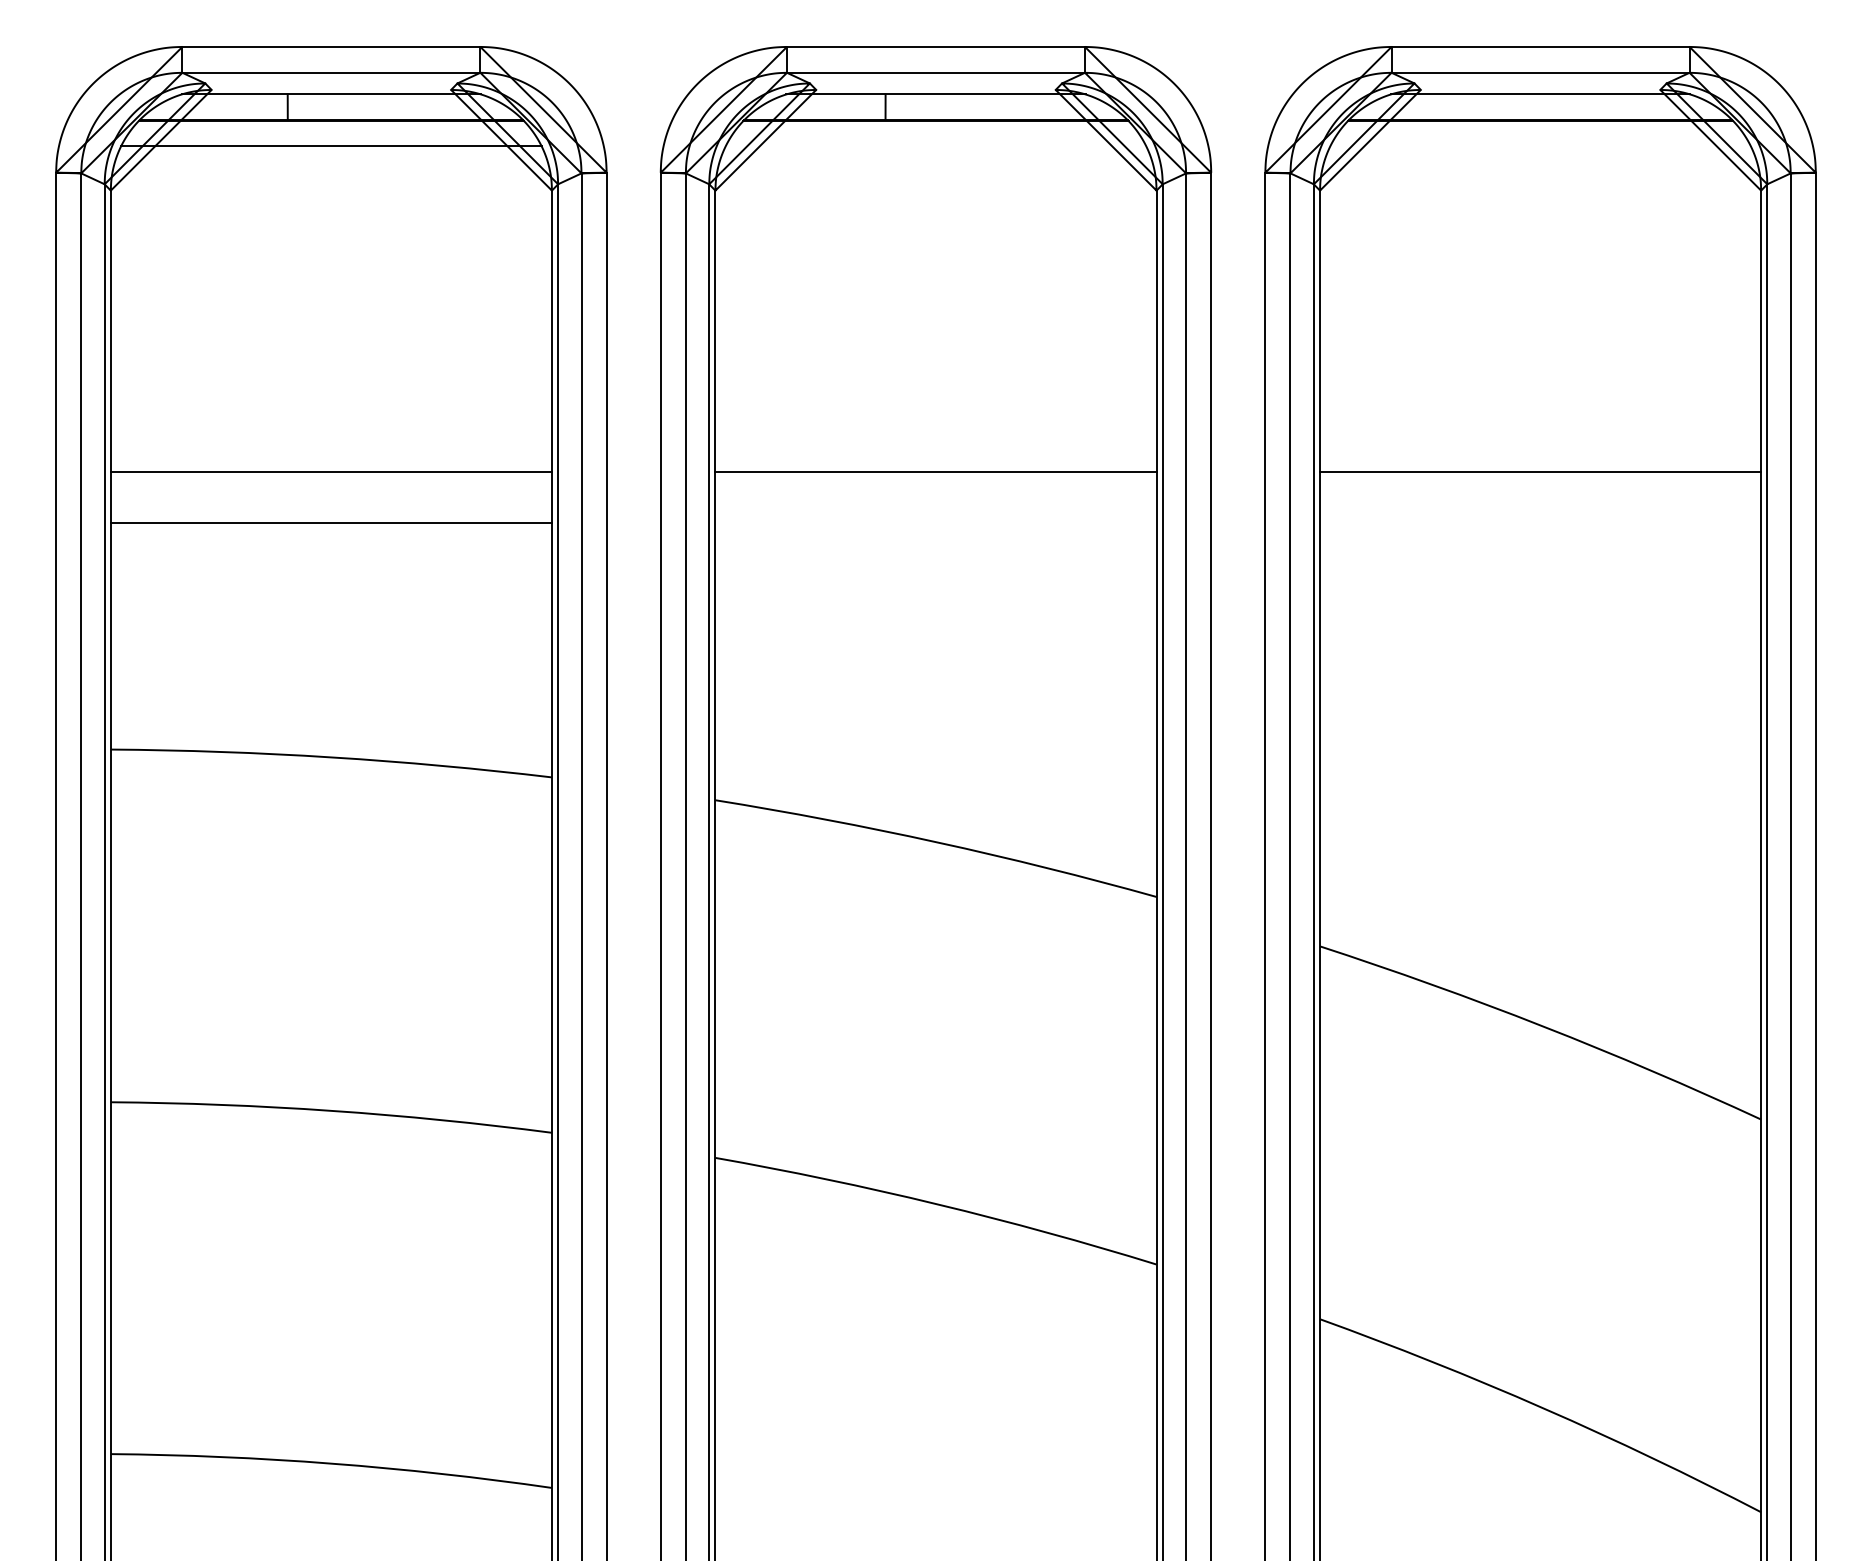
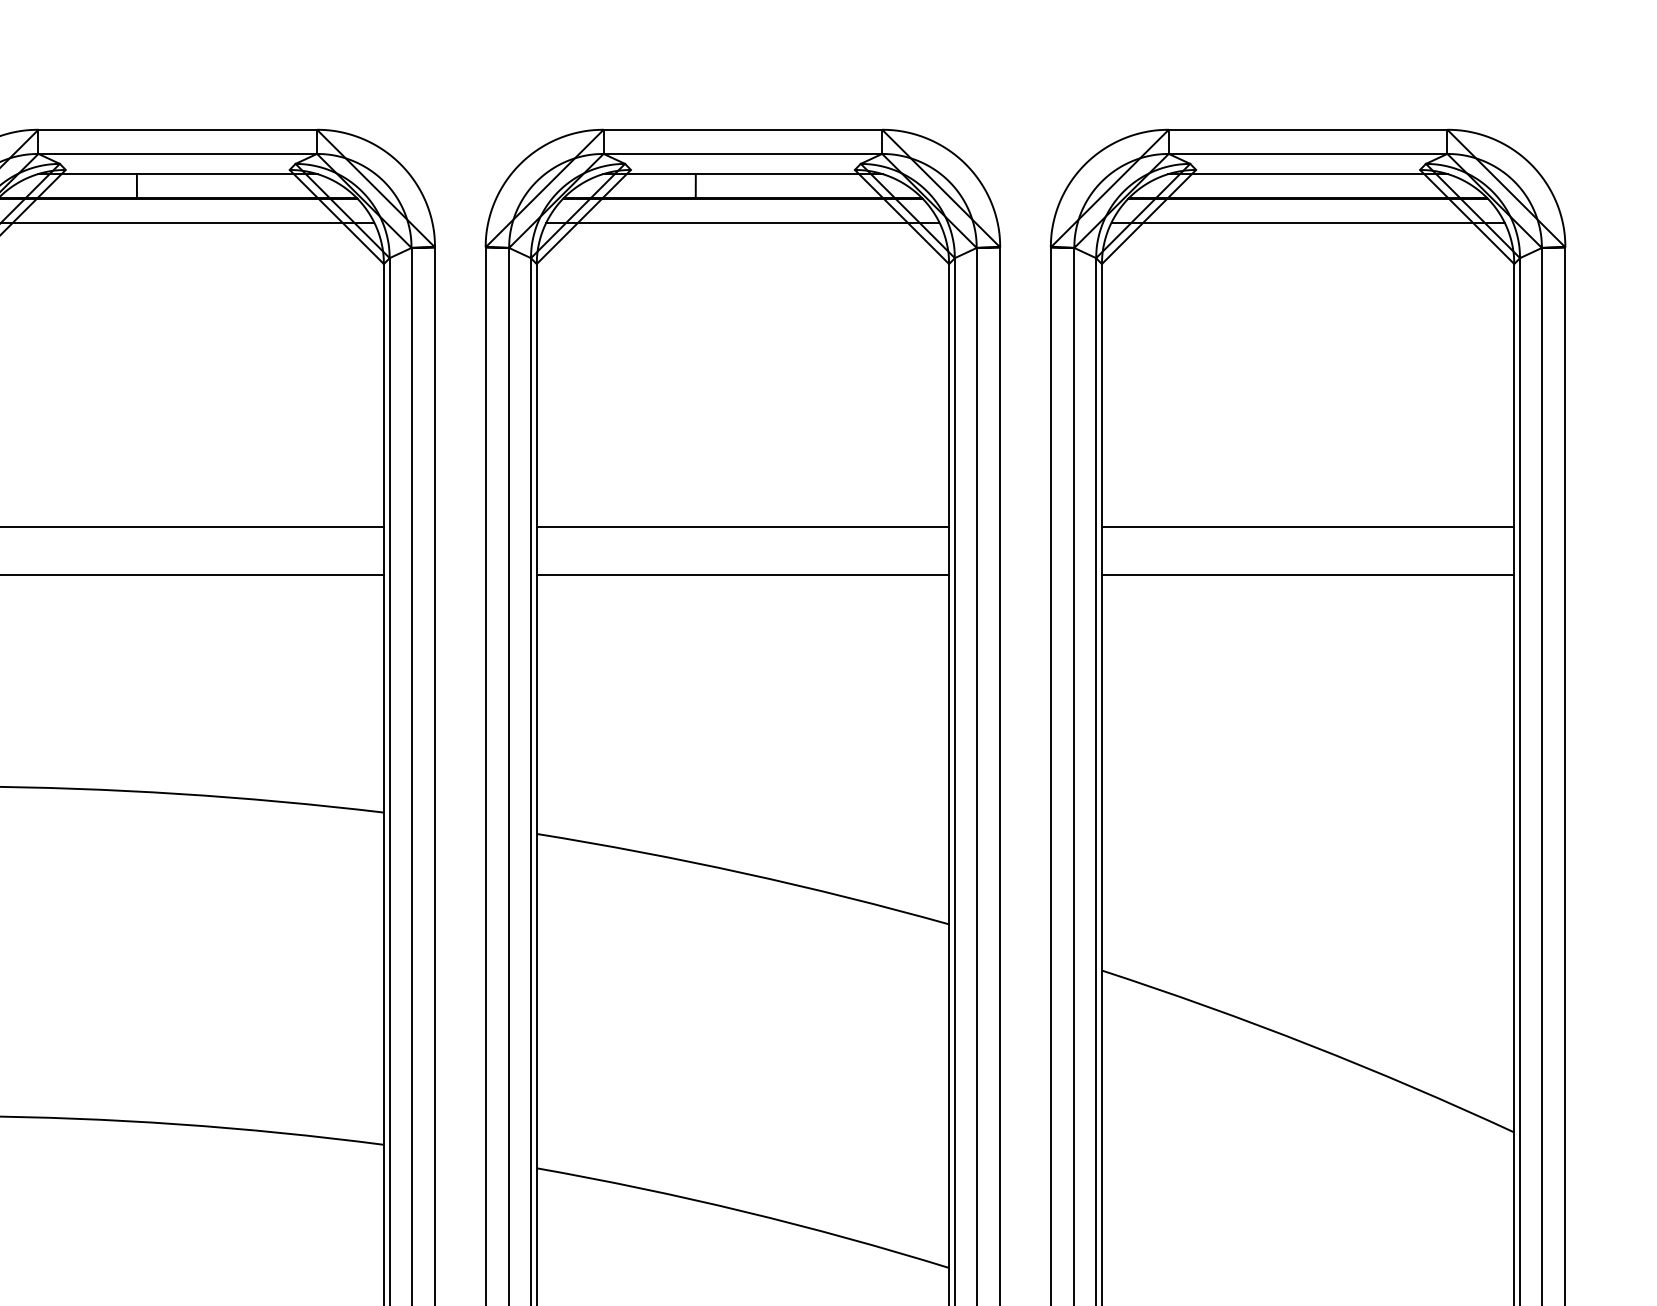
line: (935, 146) -> (742, 222), added
line: (1540, 146) -> (1308, 222), added
line: (935, 522) -> (742, 574), added
line: (1540, 522) -> (1308, 574), added

